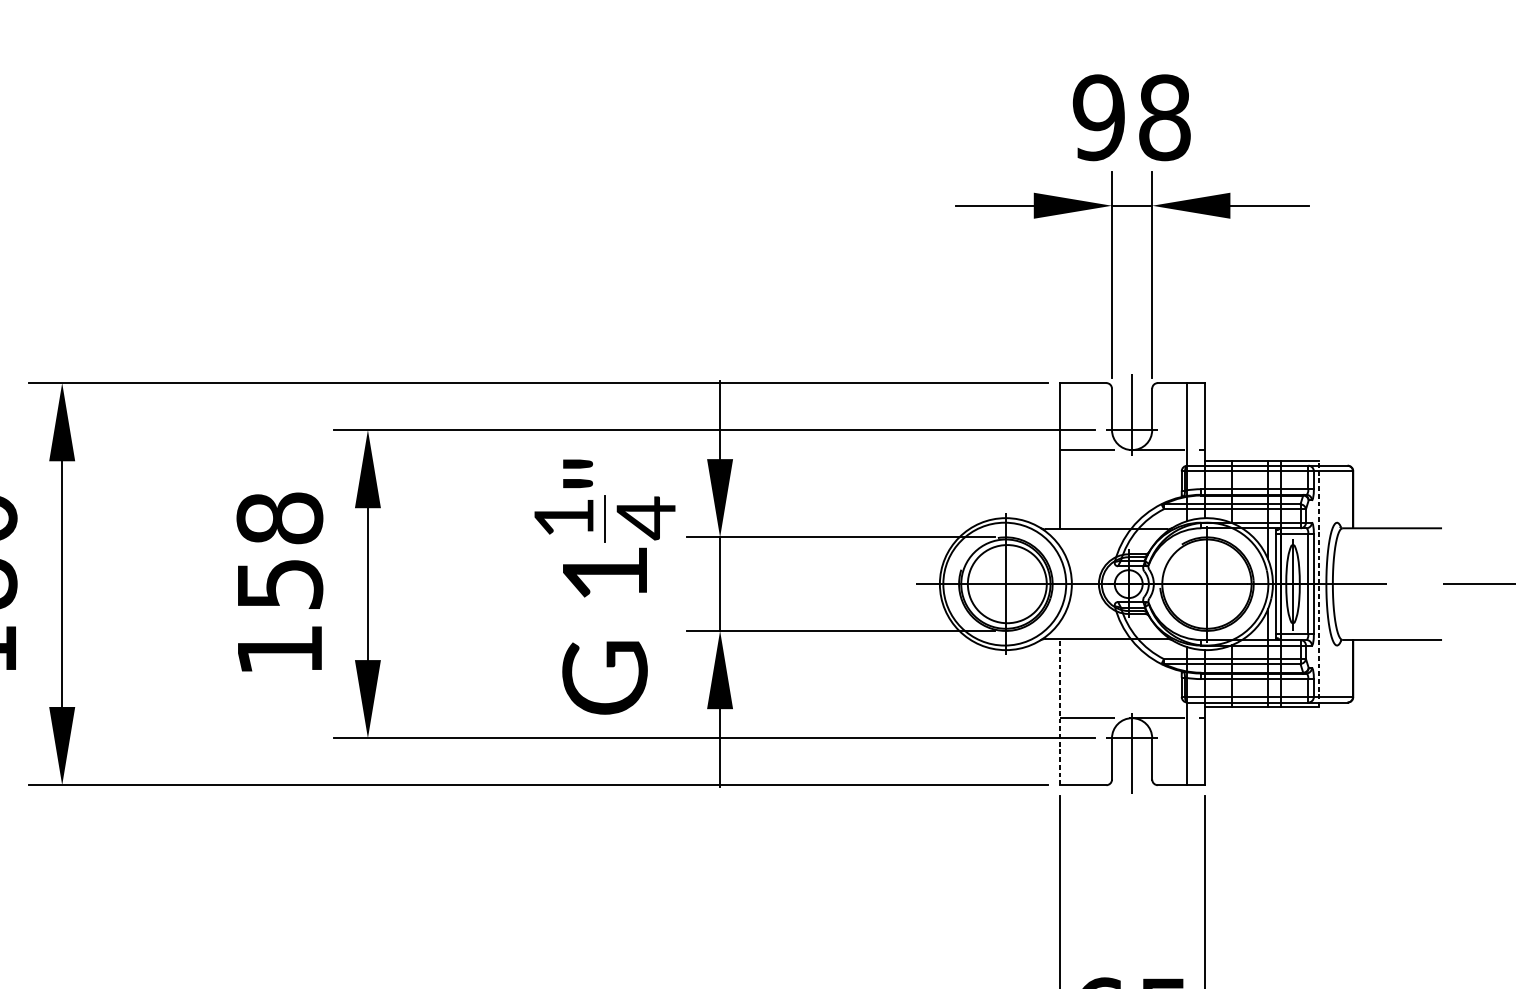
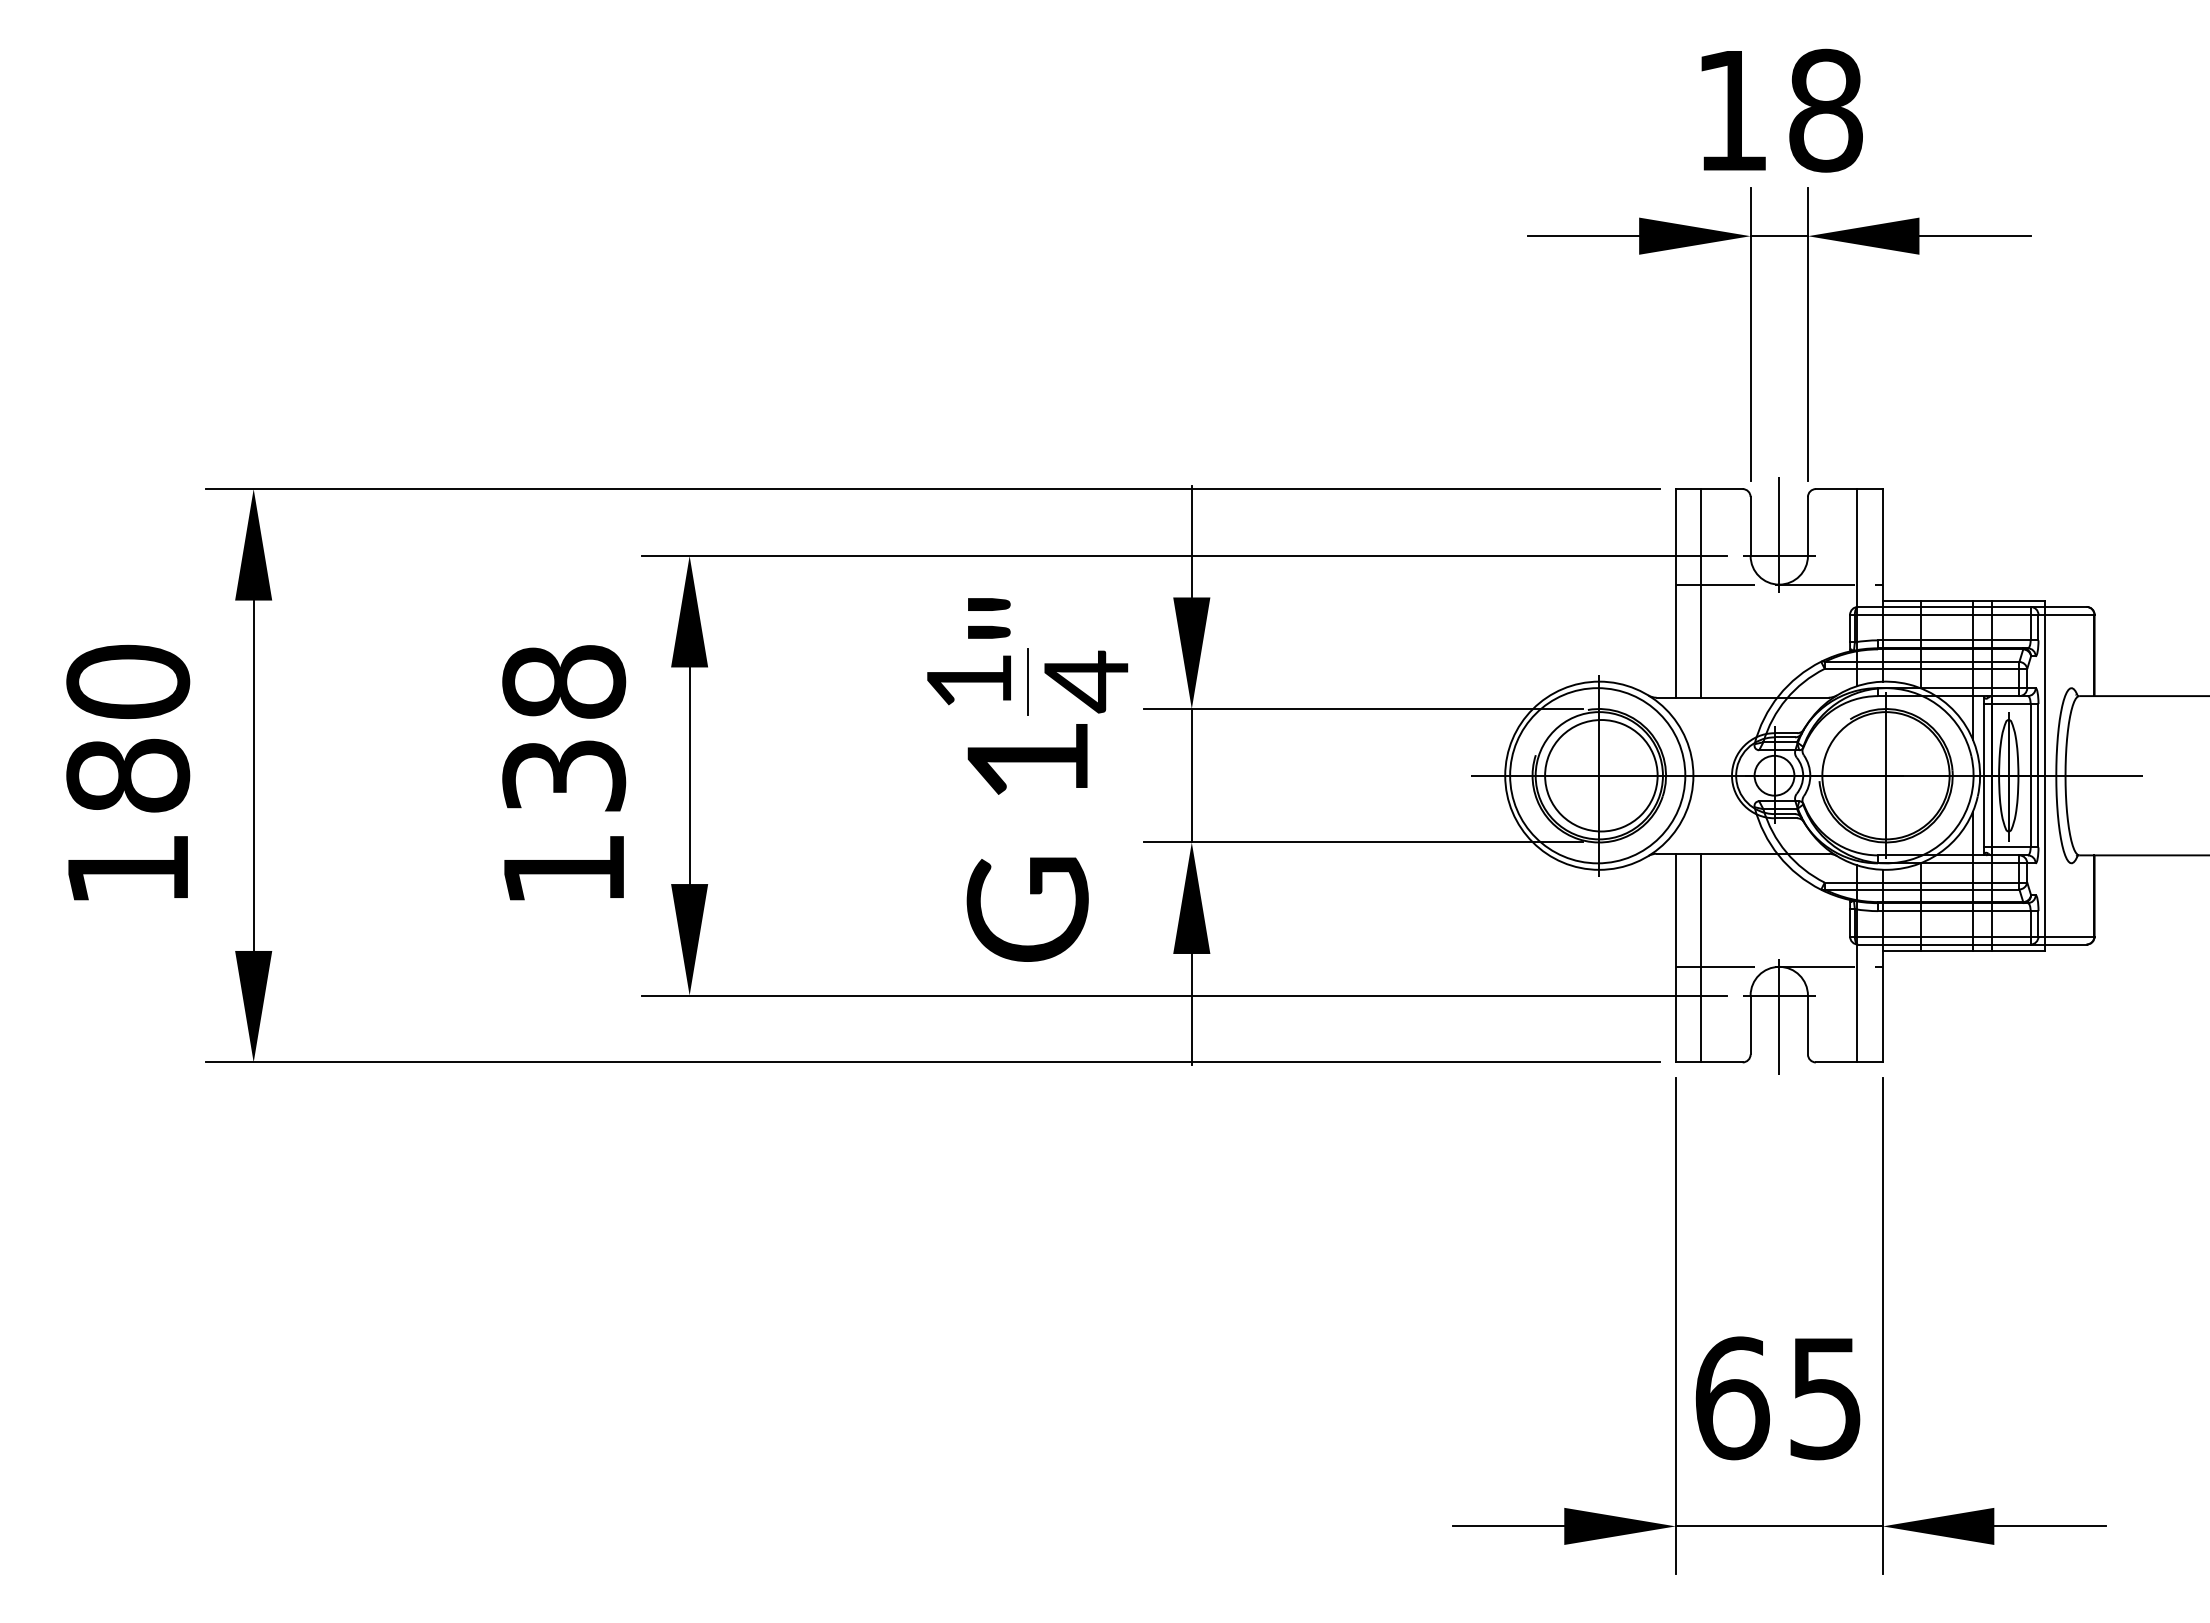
text: (1098, 117) -> (1731, 110), 98 -> 18
line: (1077, 456) -> (1701, 593), added
text: (279, 583) -> (563, 775), 158 -> 138
line: (1318, 583) -> (2045, 775), dashed -> solid
line: (1059, 711) -> (1675, 957), dashed -> solid
line: (1077, 711) -> (1701, 957), added

